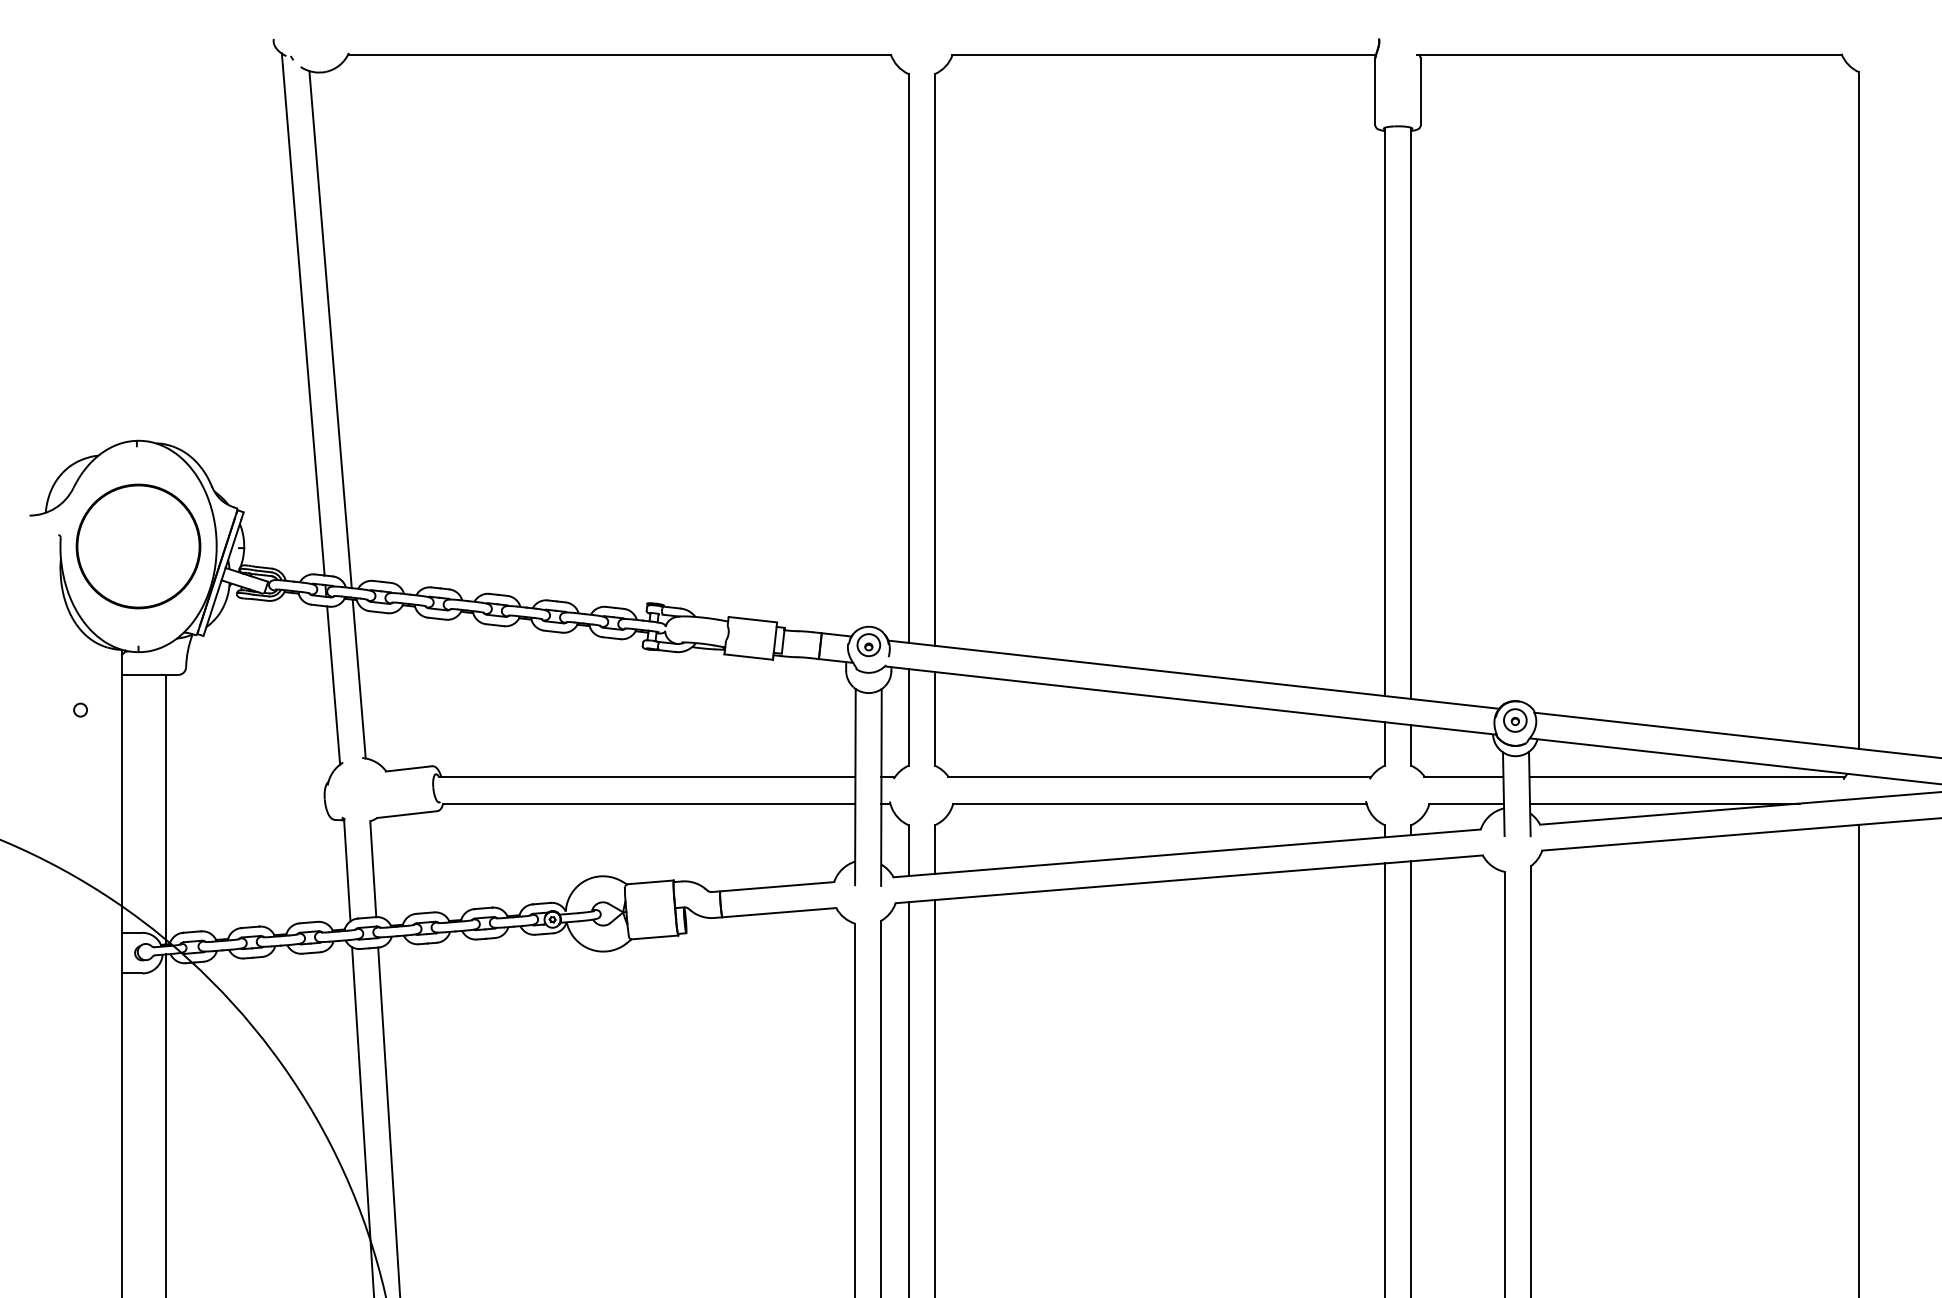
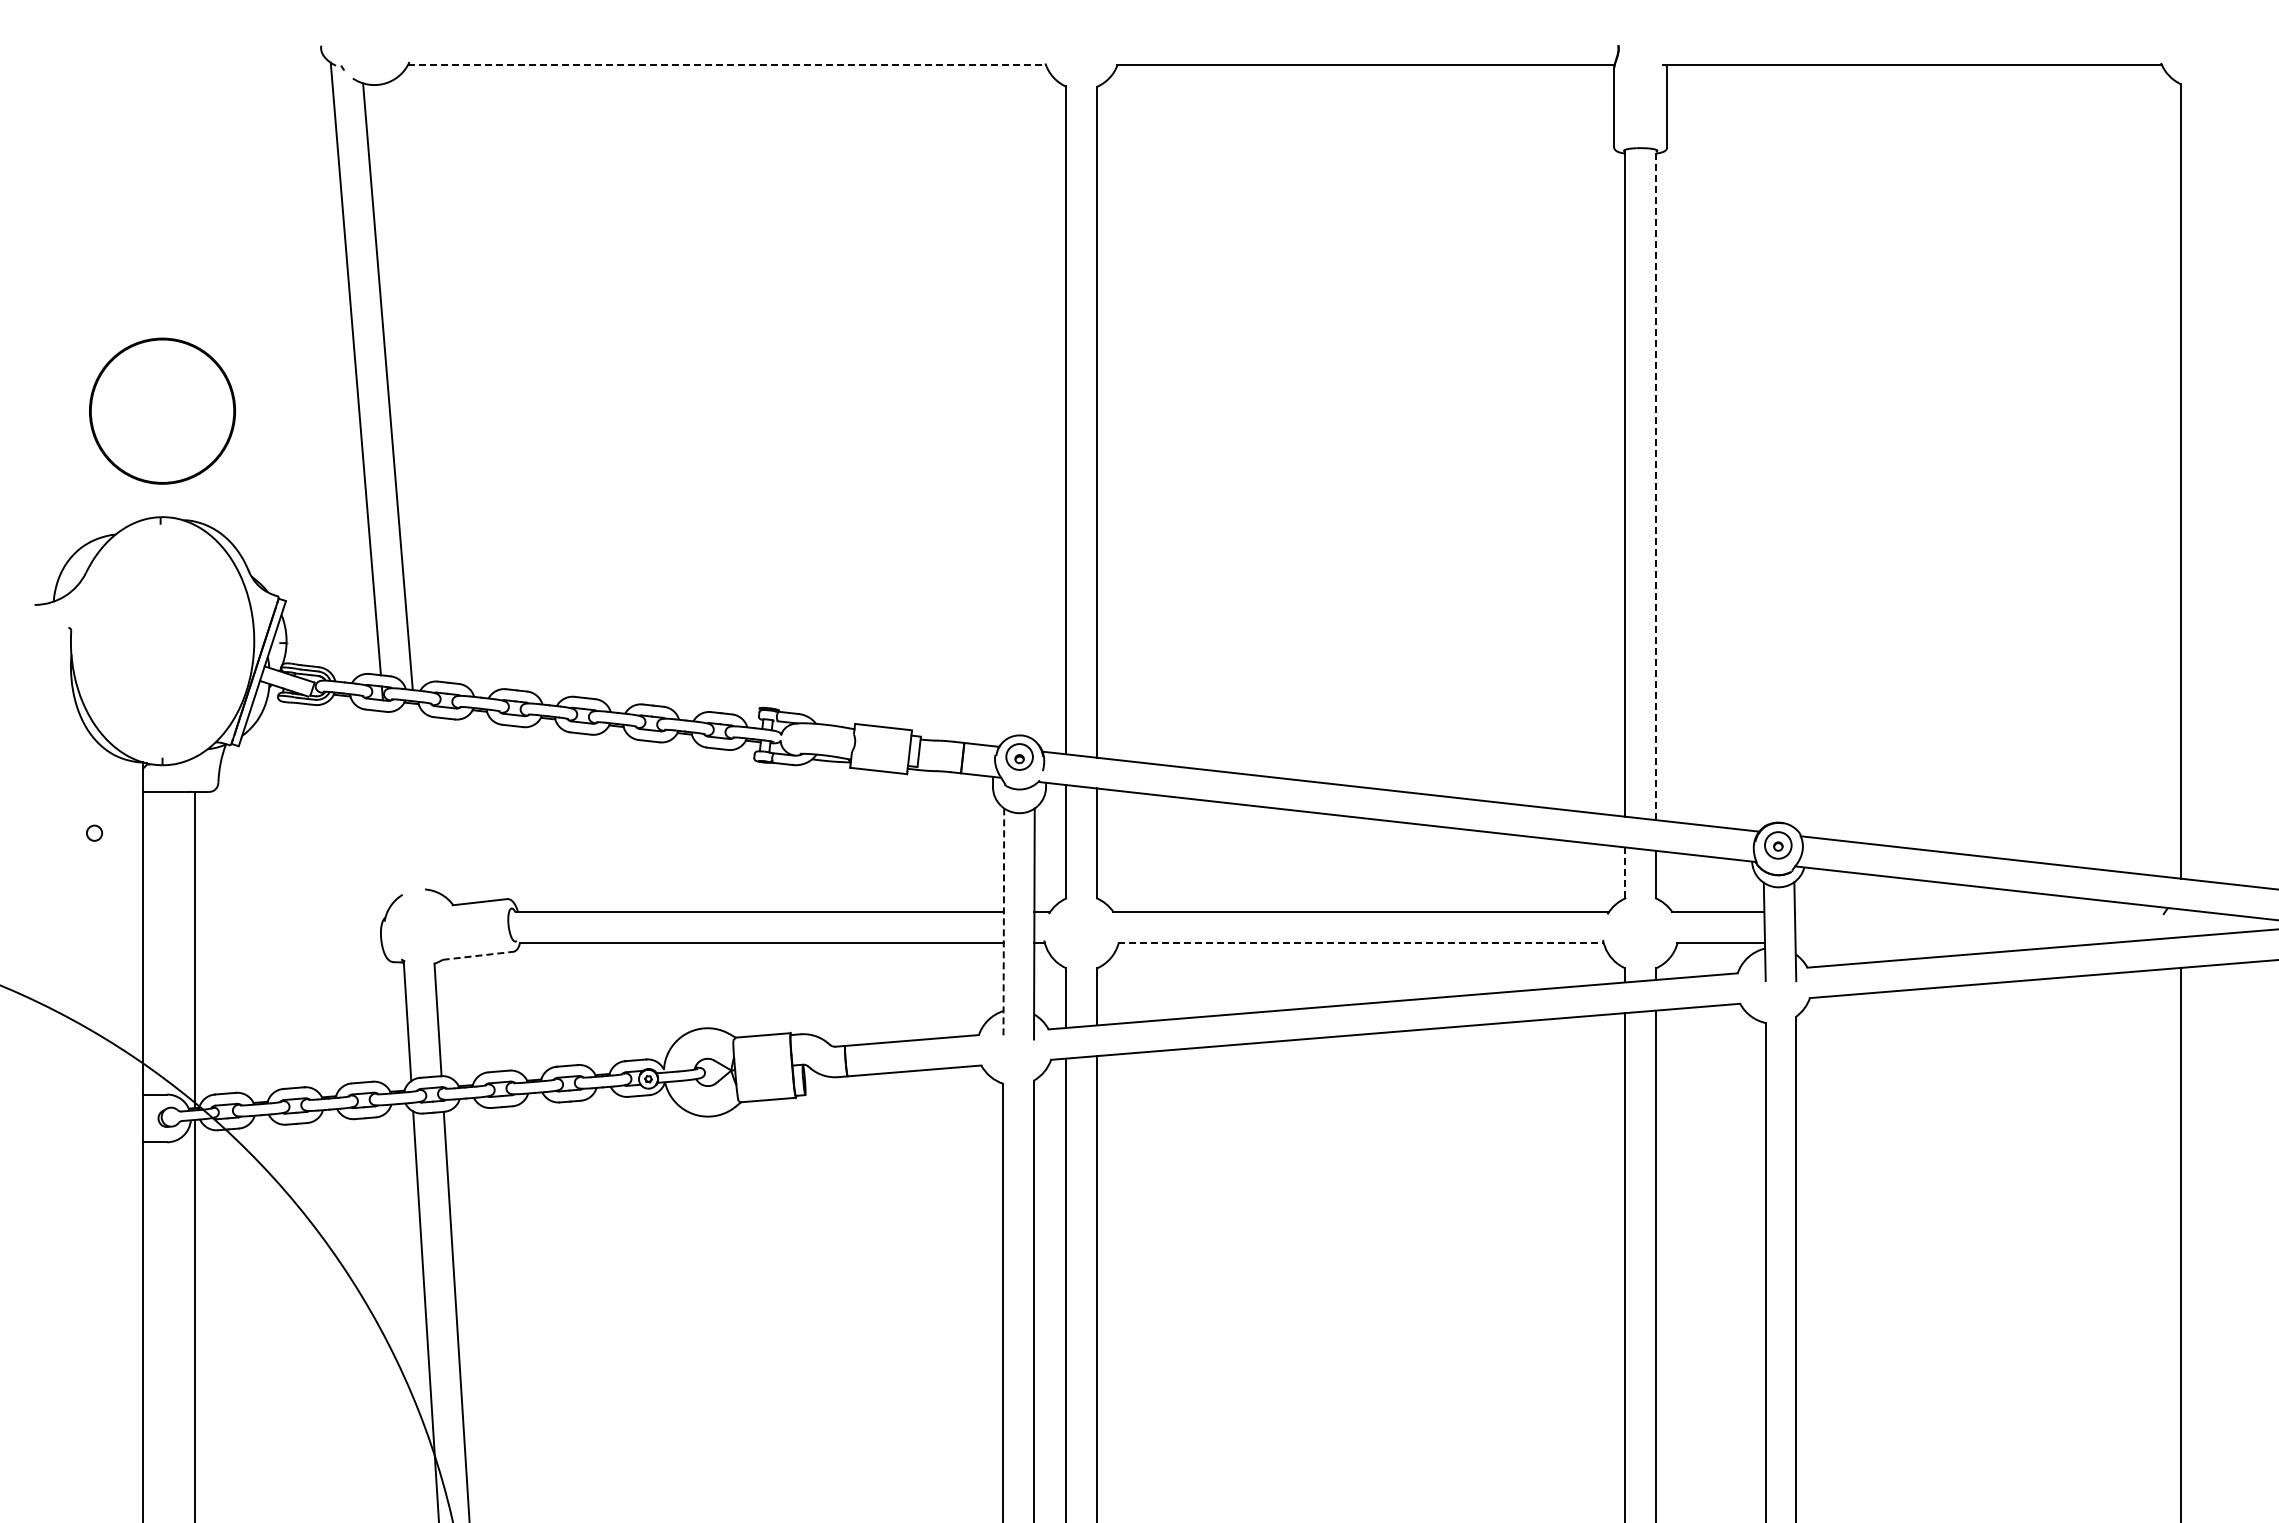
line: (619, 55) -> (727, 64), solid -> dashed
line: (1410, 412) -> (1655, 484), solid -> dashed
part: (138, 545) -> (162, 410), moved
line: (359, 678) -> (421, 796), removed
line: (333, 685) -> (391, 804), removed
line: (1385, 744) -> (1625, 873), solid -> dashed
line: (1686, 777) -> (1979, 912), removed
line: (855, 787) -> (1003, 924), solid -> dashed
line: (1159, 803) -> (1360, 942), solid -> dashed
line: (1664, 803) -> (1953, 942), removed
line: (407, 814) -> (478, 955), solid -> dashed

